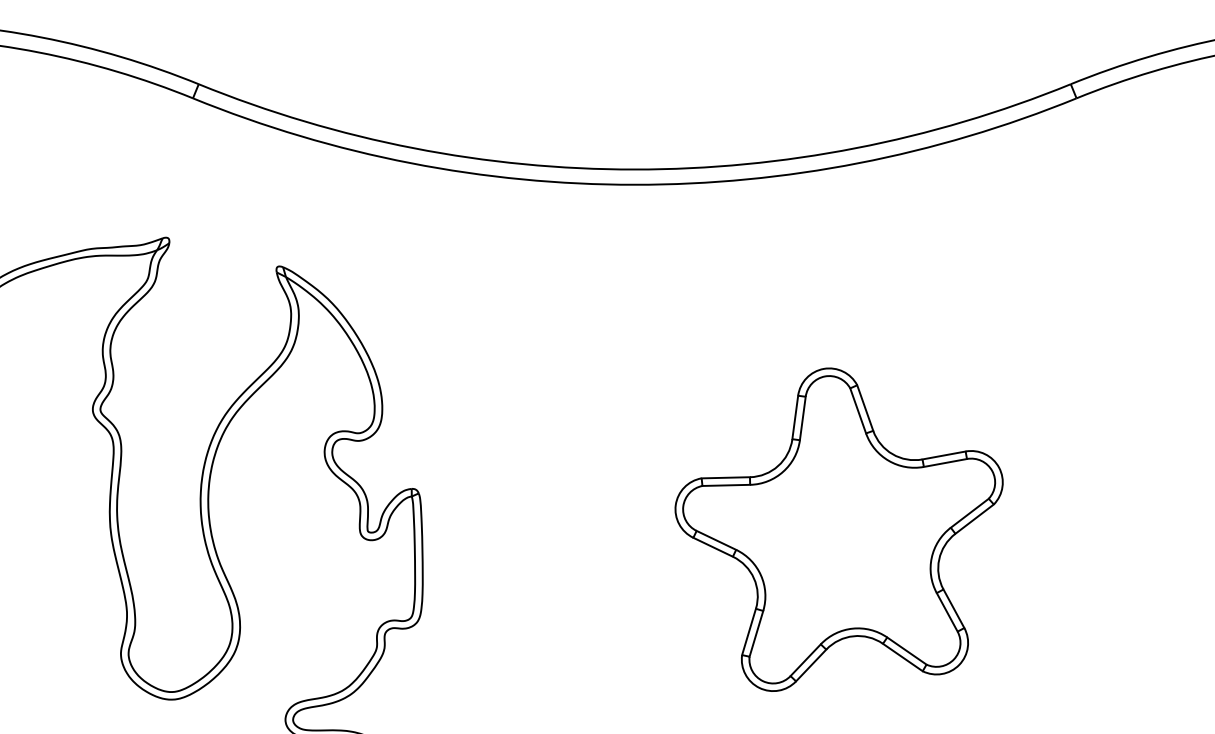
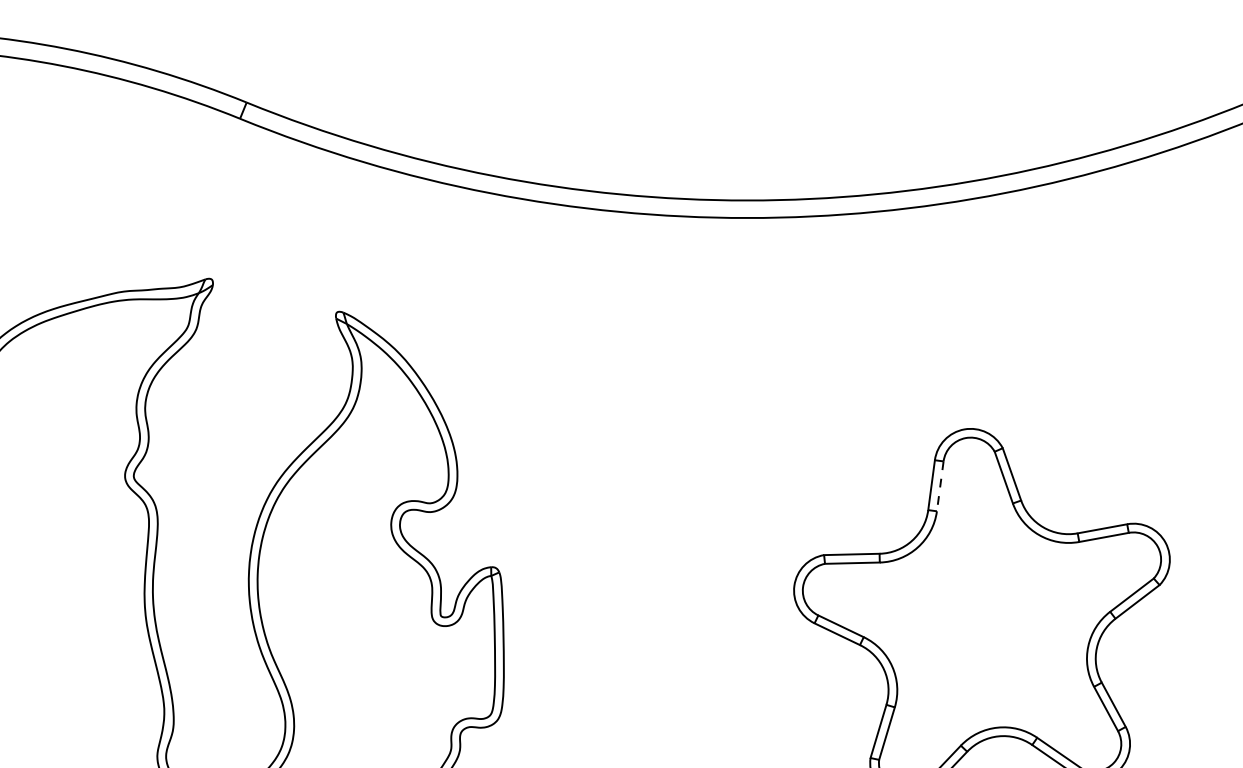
line: (802, 418) -> (939, 486), solid -> dashed

